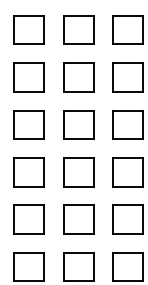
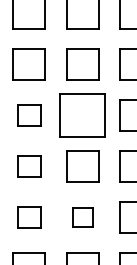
part: (28, 124) -> (28, 114), size x0.7
part: (78, 124) -> (82, 114), size x1.4
part: (28, 172) -> (28, 166), size x0.7
part: (28, 219) -> (28, 217), size x0.7
part: (78, 219) -> (82, 217), size x0.6

